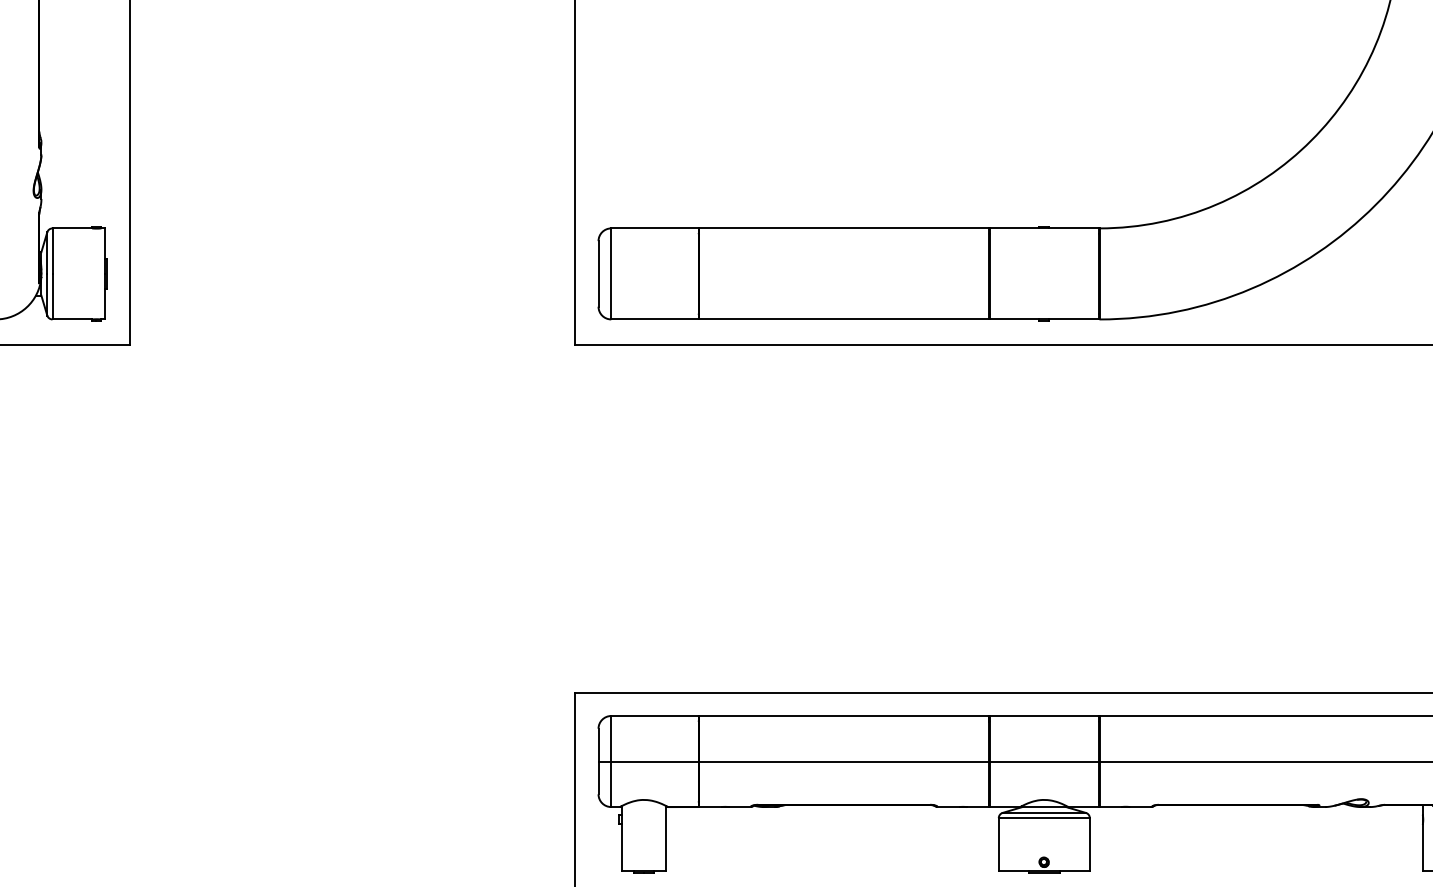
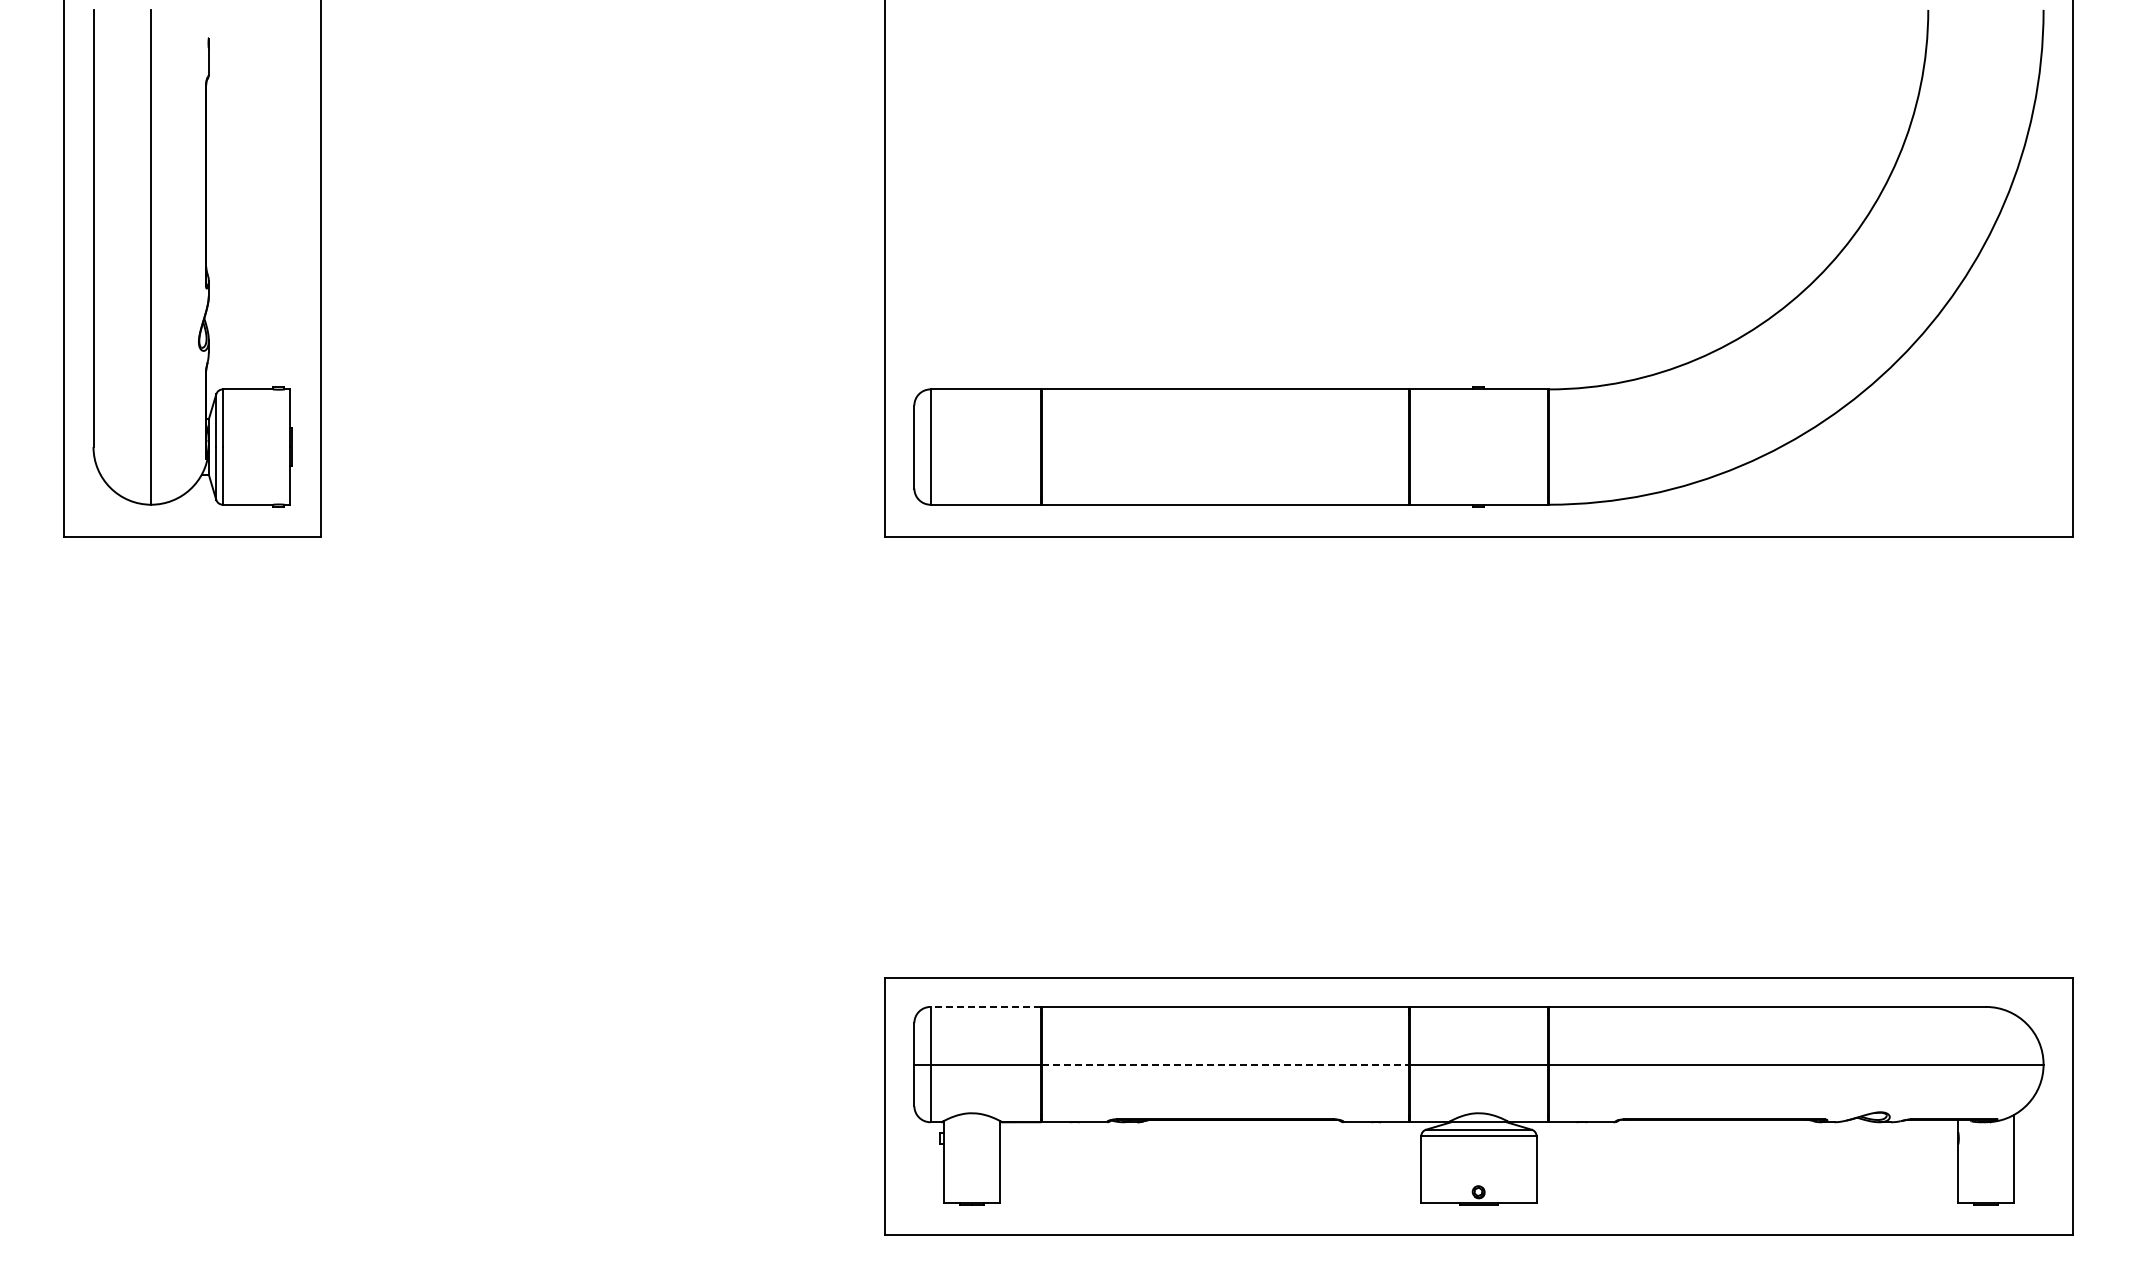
line: (654, 715) -> (985, 1006), solid -> dashed
line: (844, 761) -> (1225, 1064), solid -> dashed

